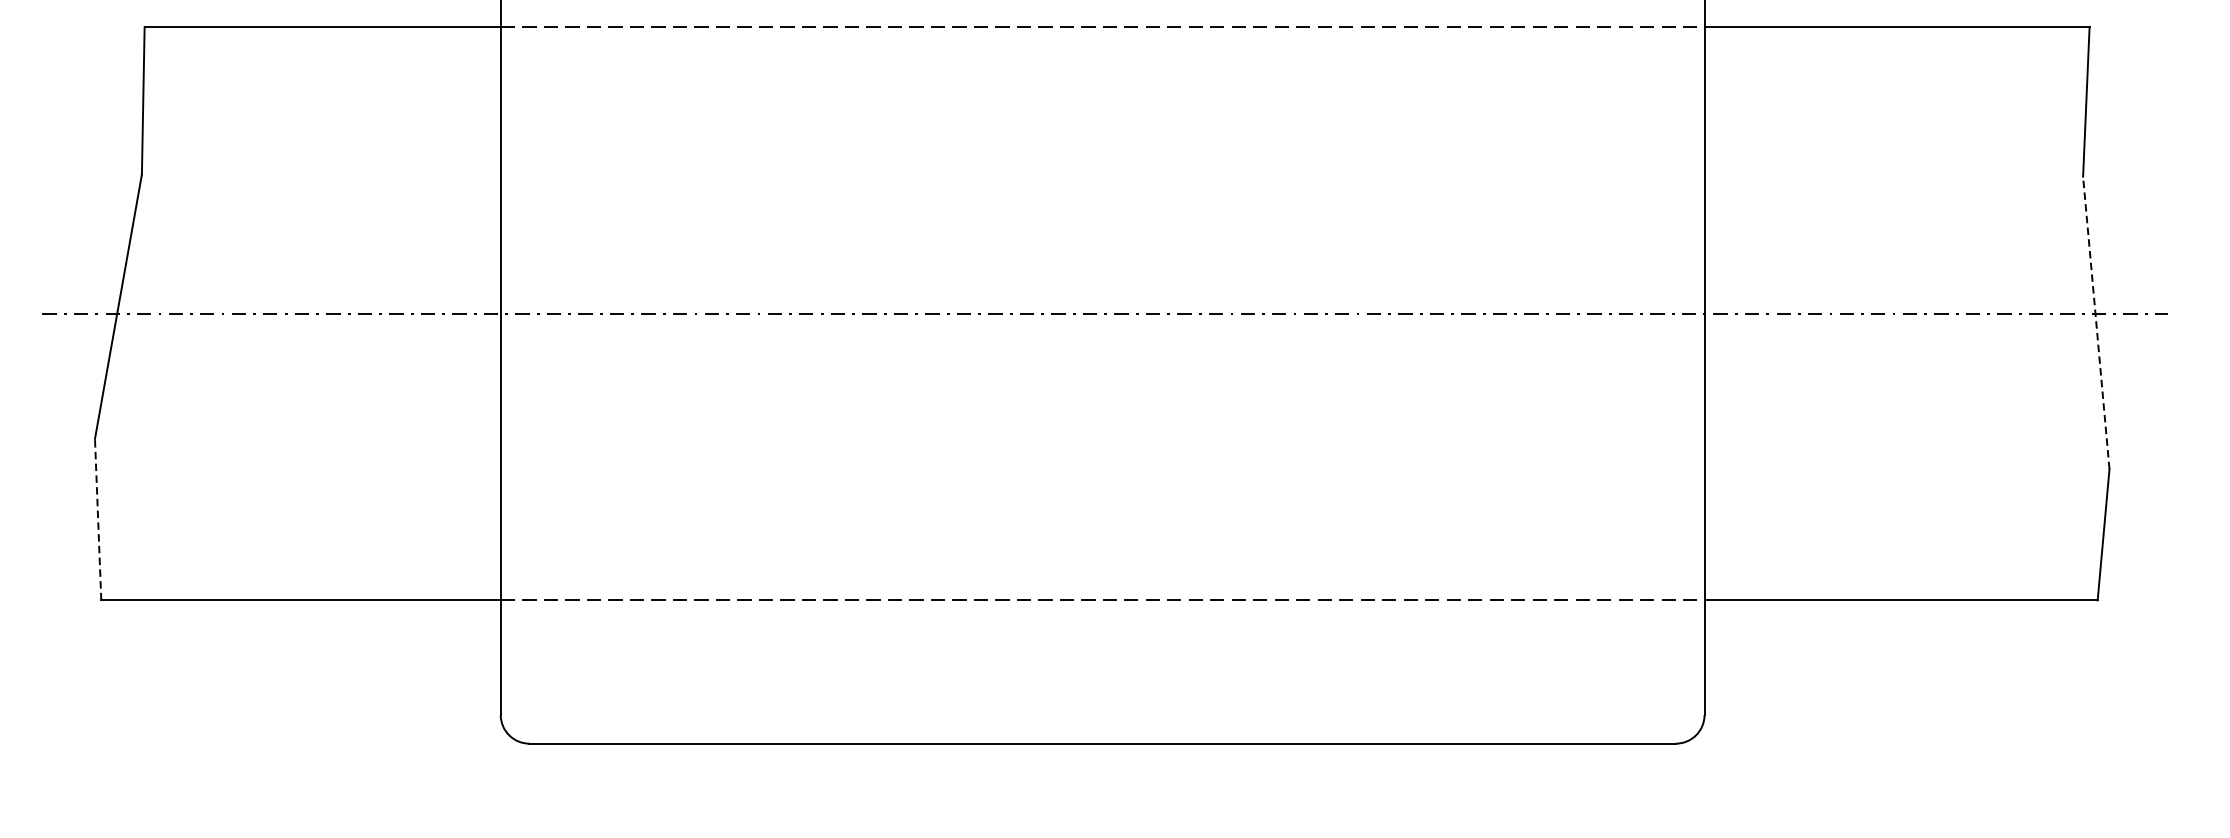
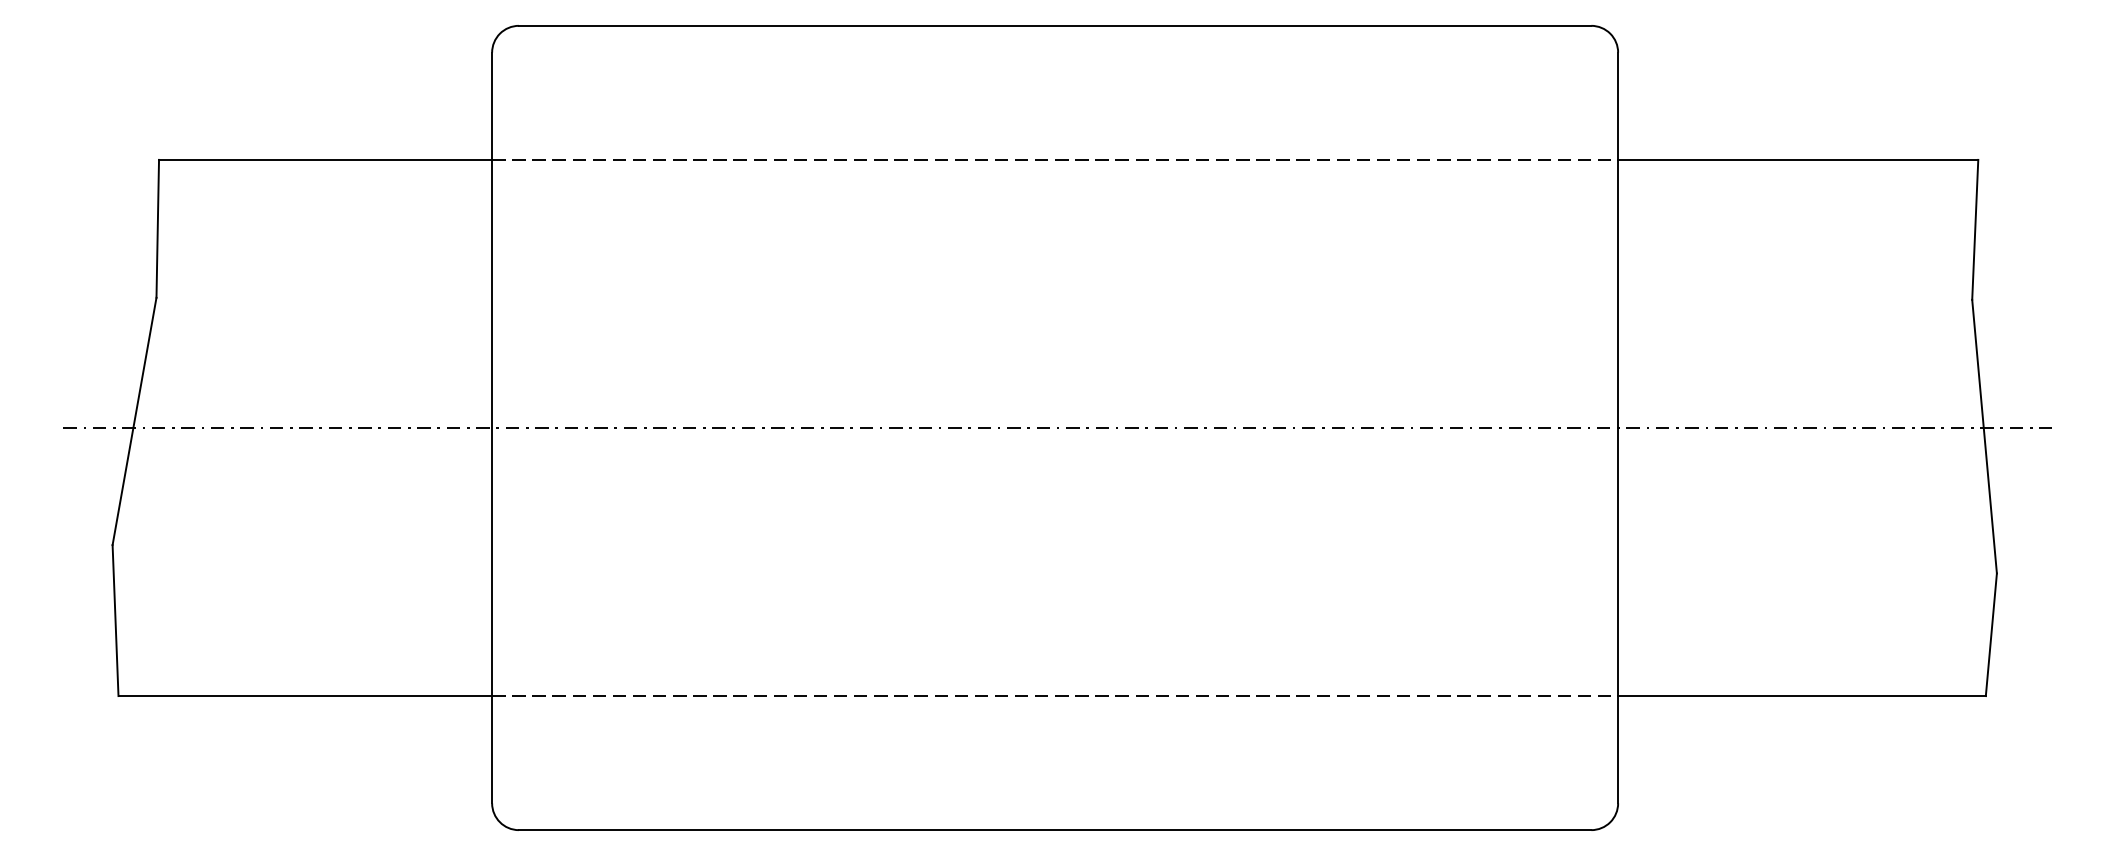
line: (2096, 322) -> (1984, 436), dashed -> solid
line: (98, 519) -> (115, 620), dashed -> solid

